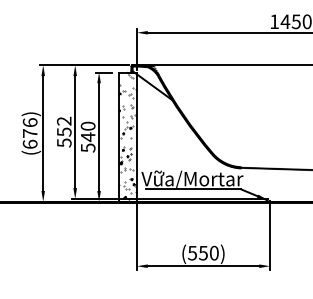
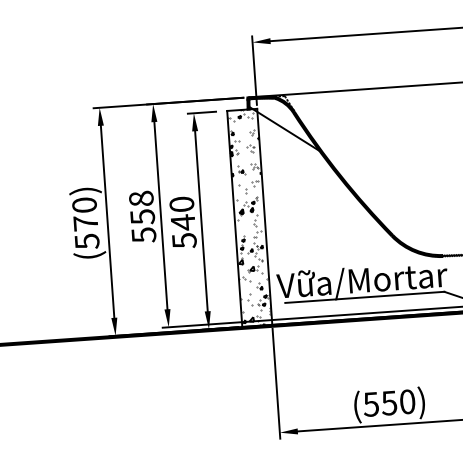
text: (64, 120) -> (141, 197), 552 -> 558
text: (29, 133) -> (84, 223), (676) -> (570)
hatch: (127, 138) -> (249, 220), added

